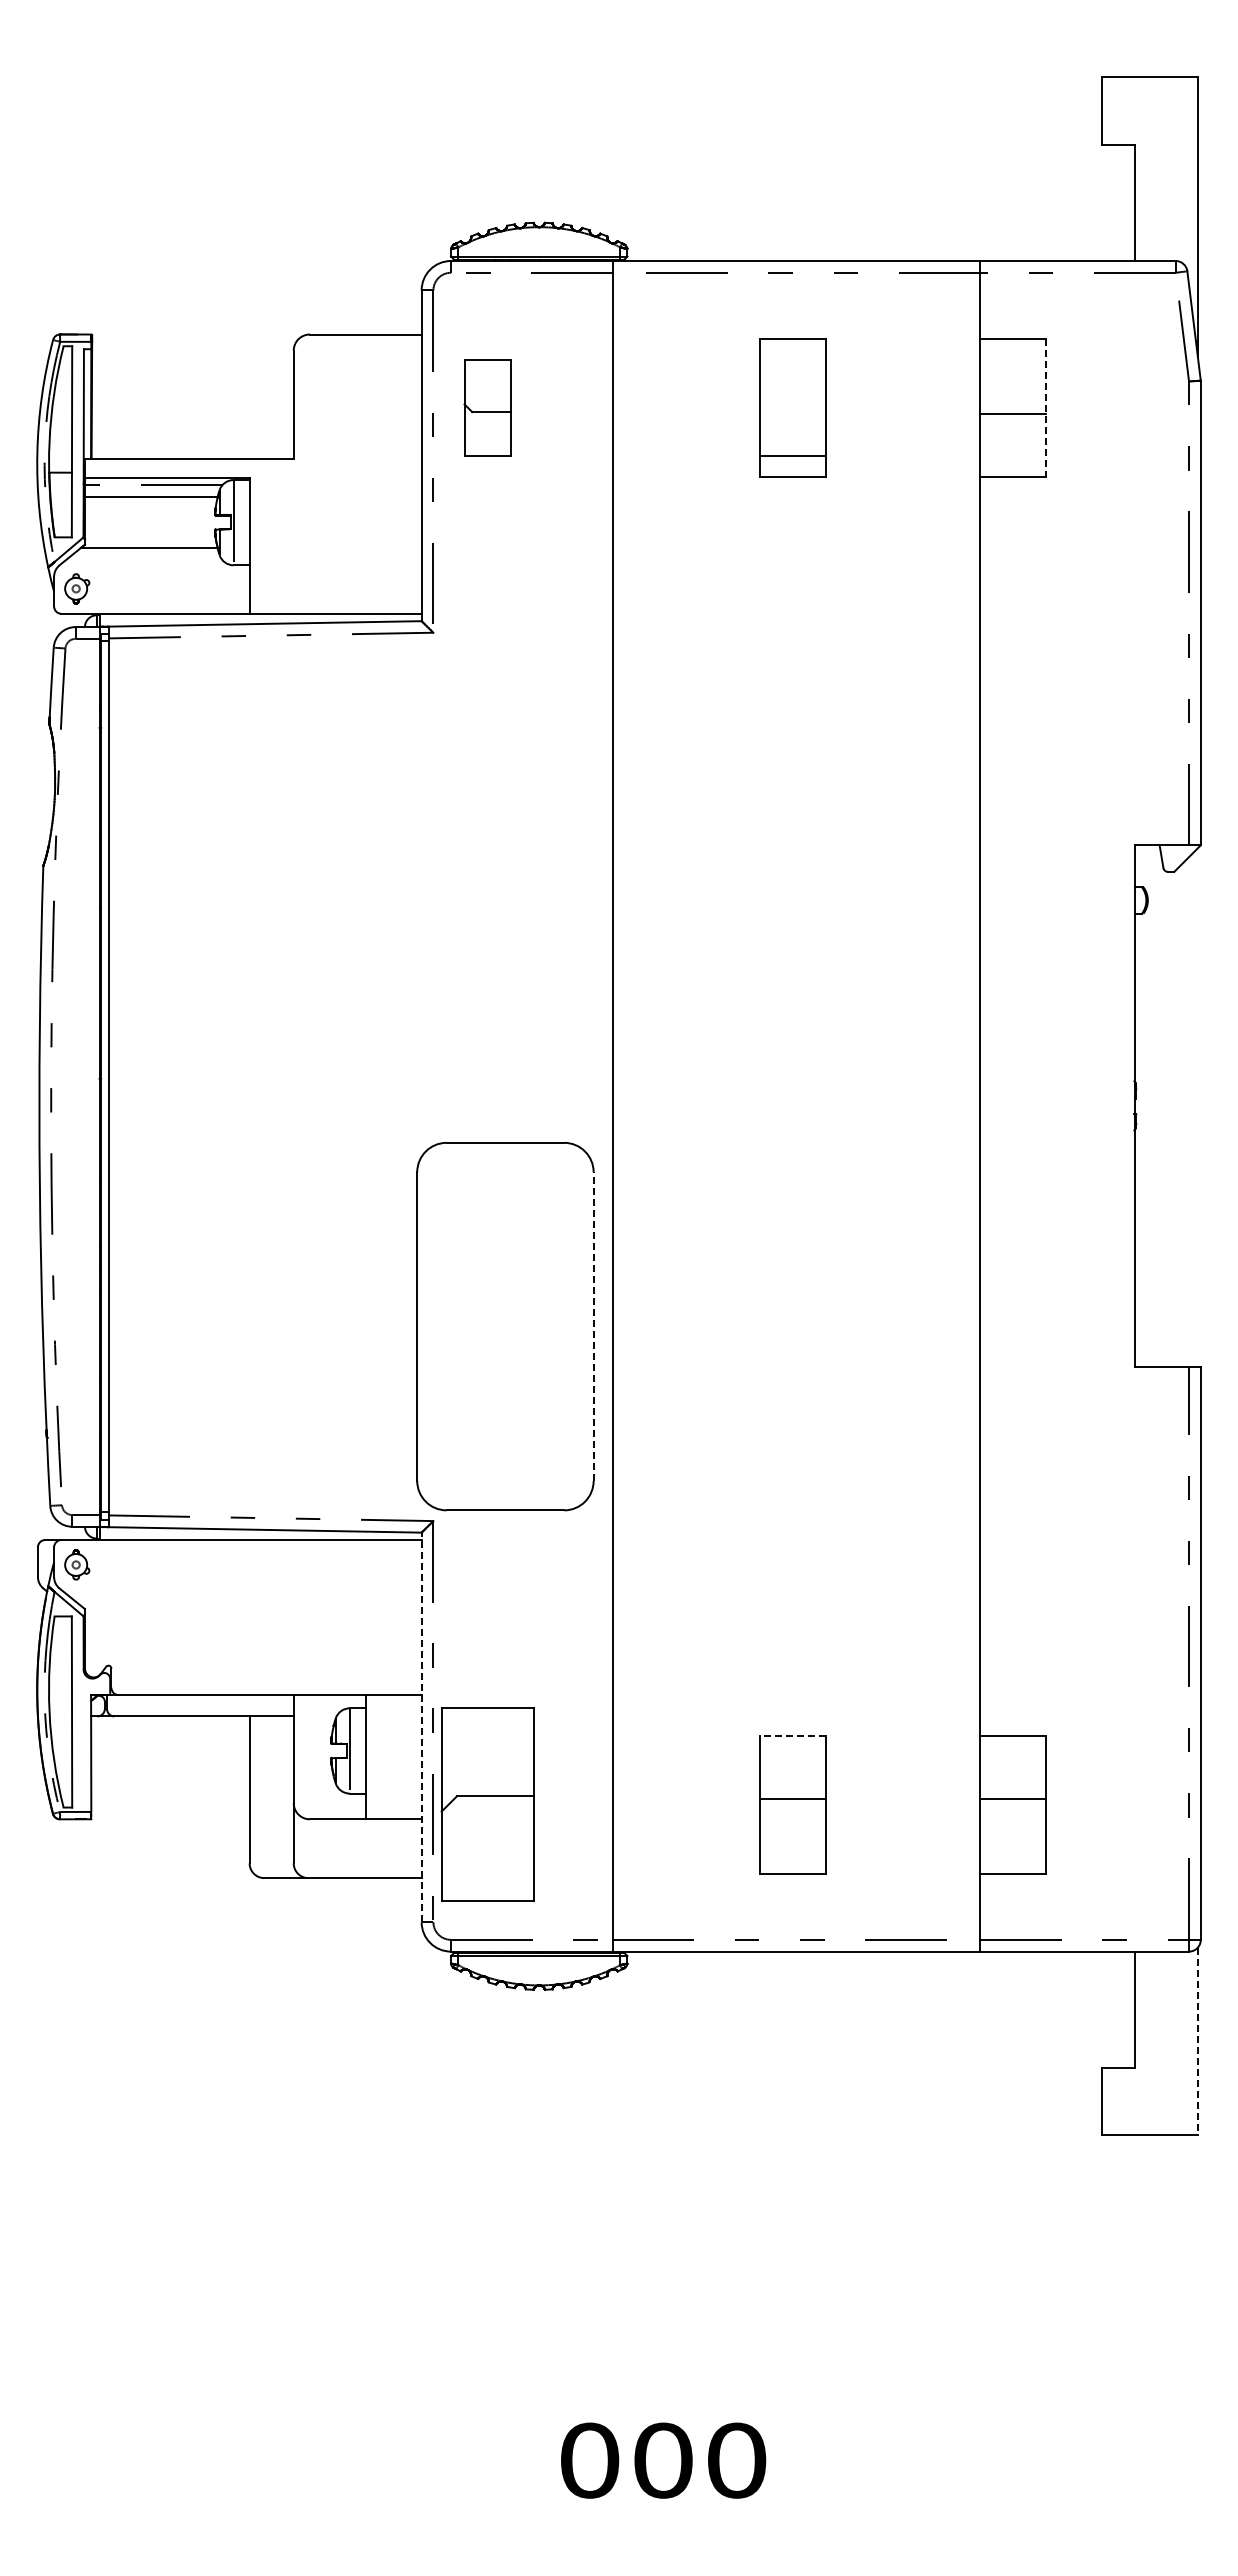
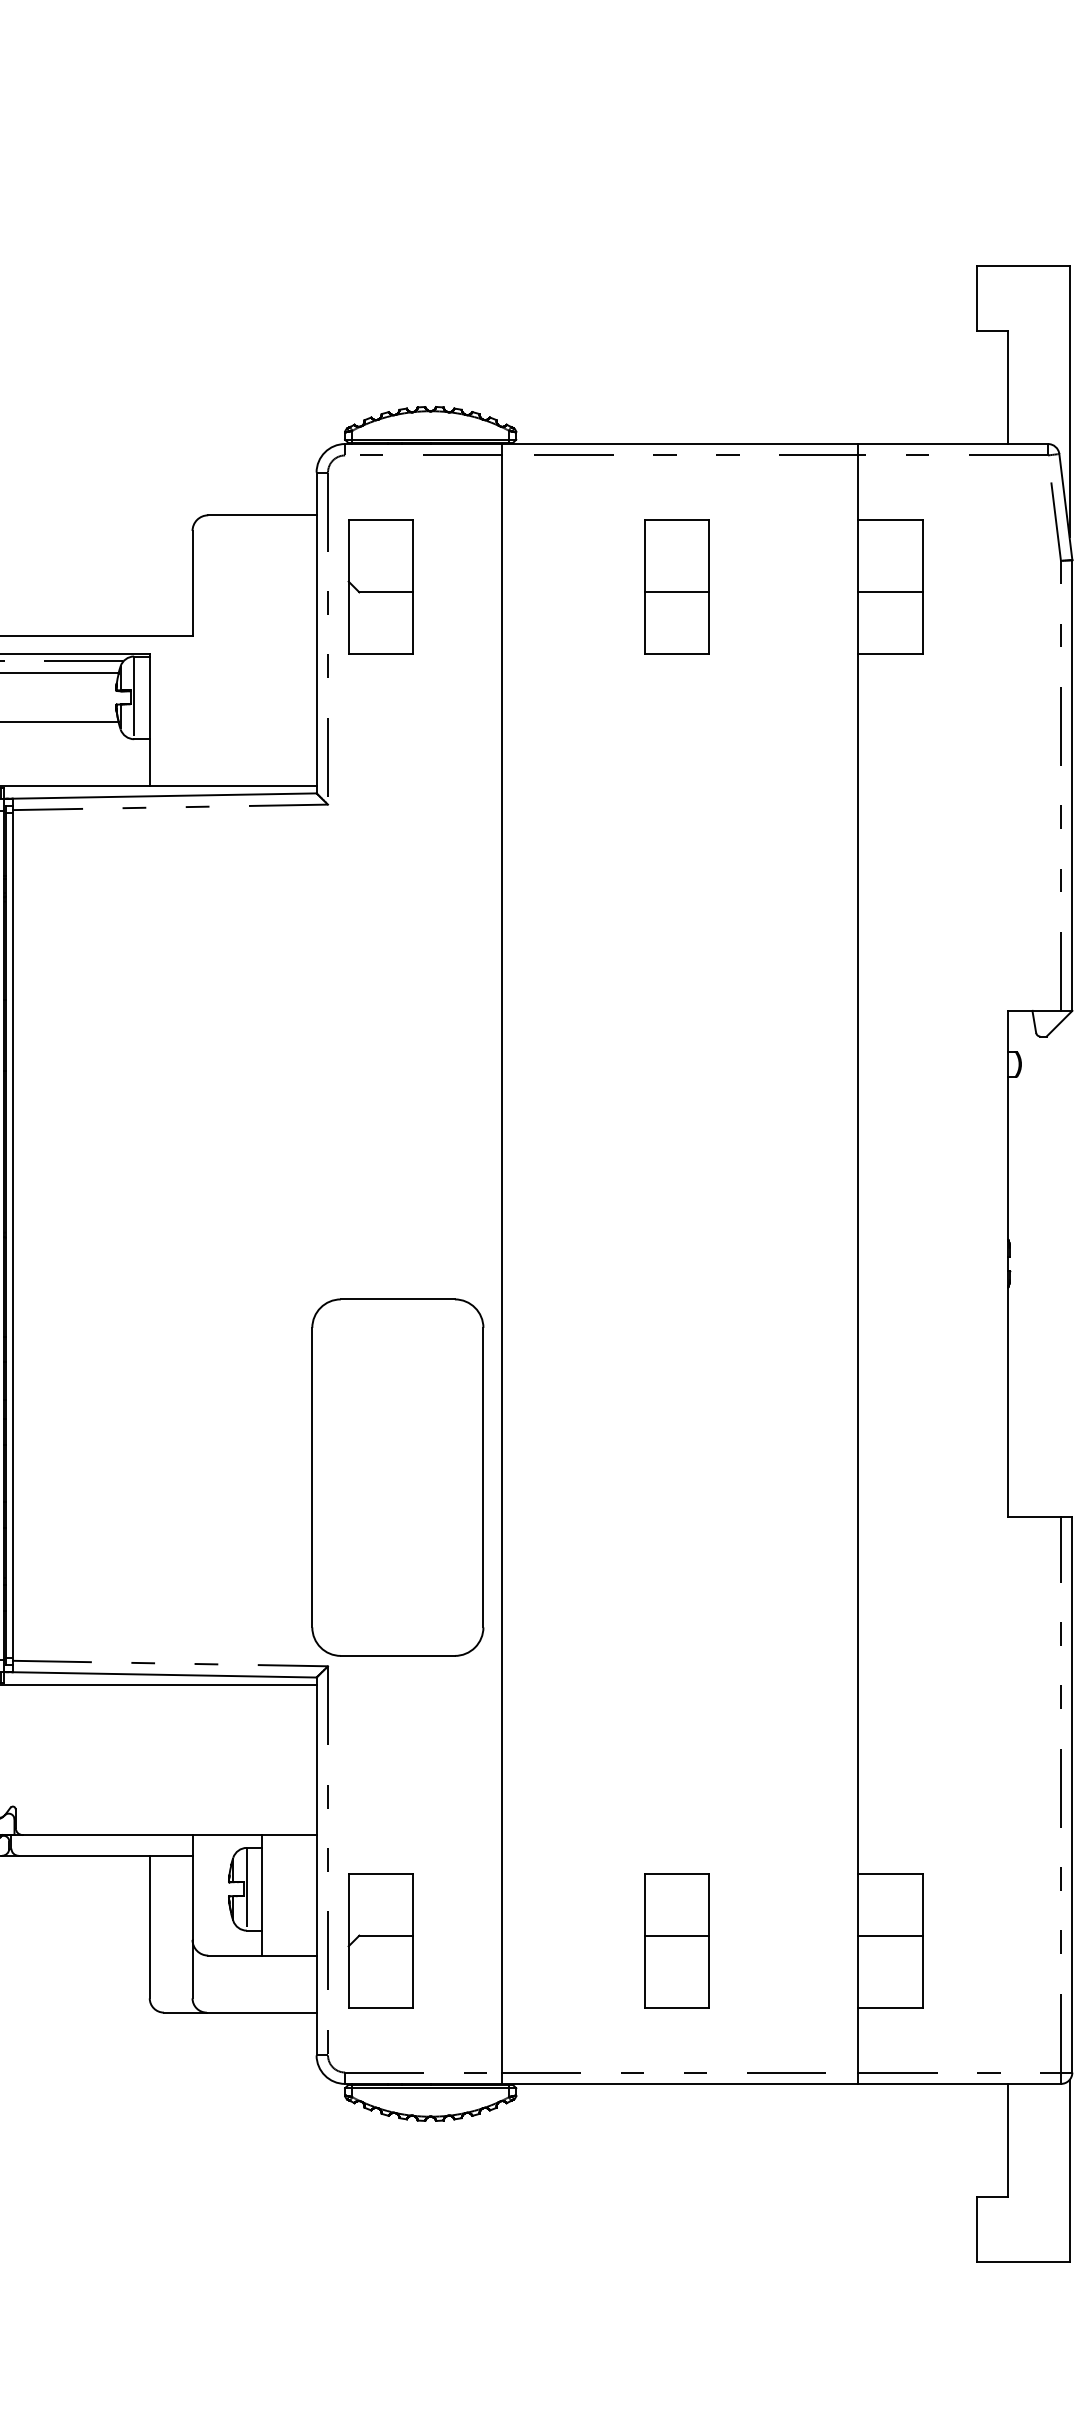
part: (487, 407) -> (380, 586), size x1.43
line: (1046, 408) -> (922, 587), dashed -> solid
line: (792, 455) -> (676, 591), moved
line: (593, 1326) -> (483, 1477), dashed -> solid
line: (421, 1727) -> (316, 1866), dashed -> solid
line: (792, 1735) -> (676, 1874), dashed -> solid
part: (487, 1804) -> (380, 1941), size x0.71
line: (1197, 2041) -> (1069, 2171), dashed -> solid

